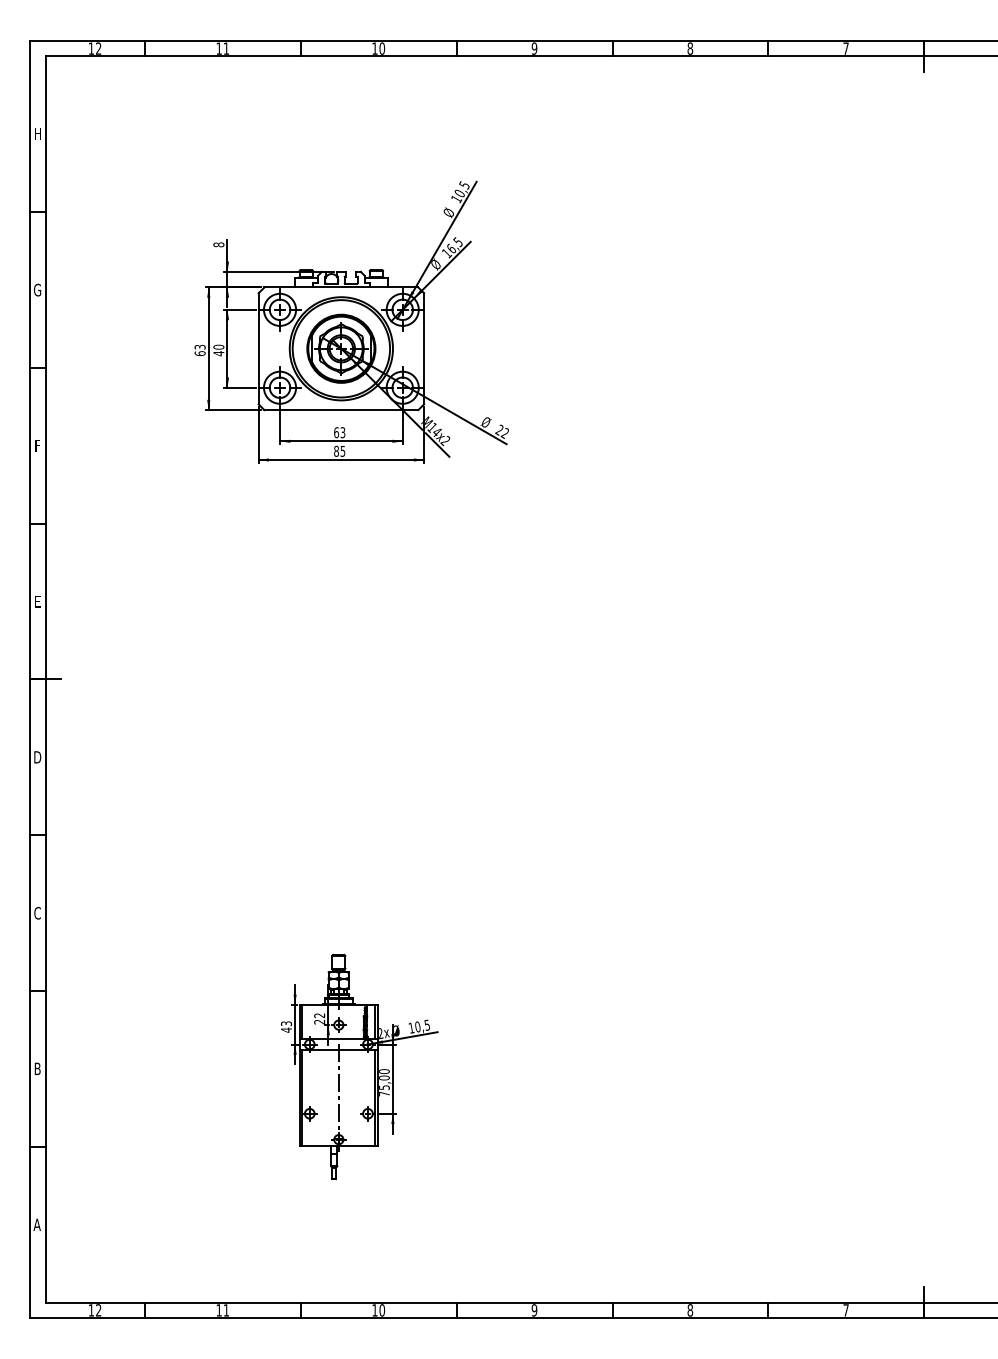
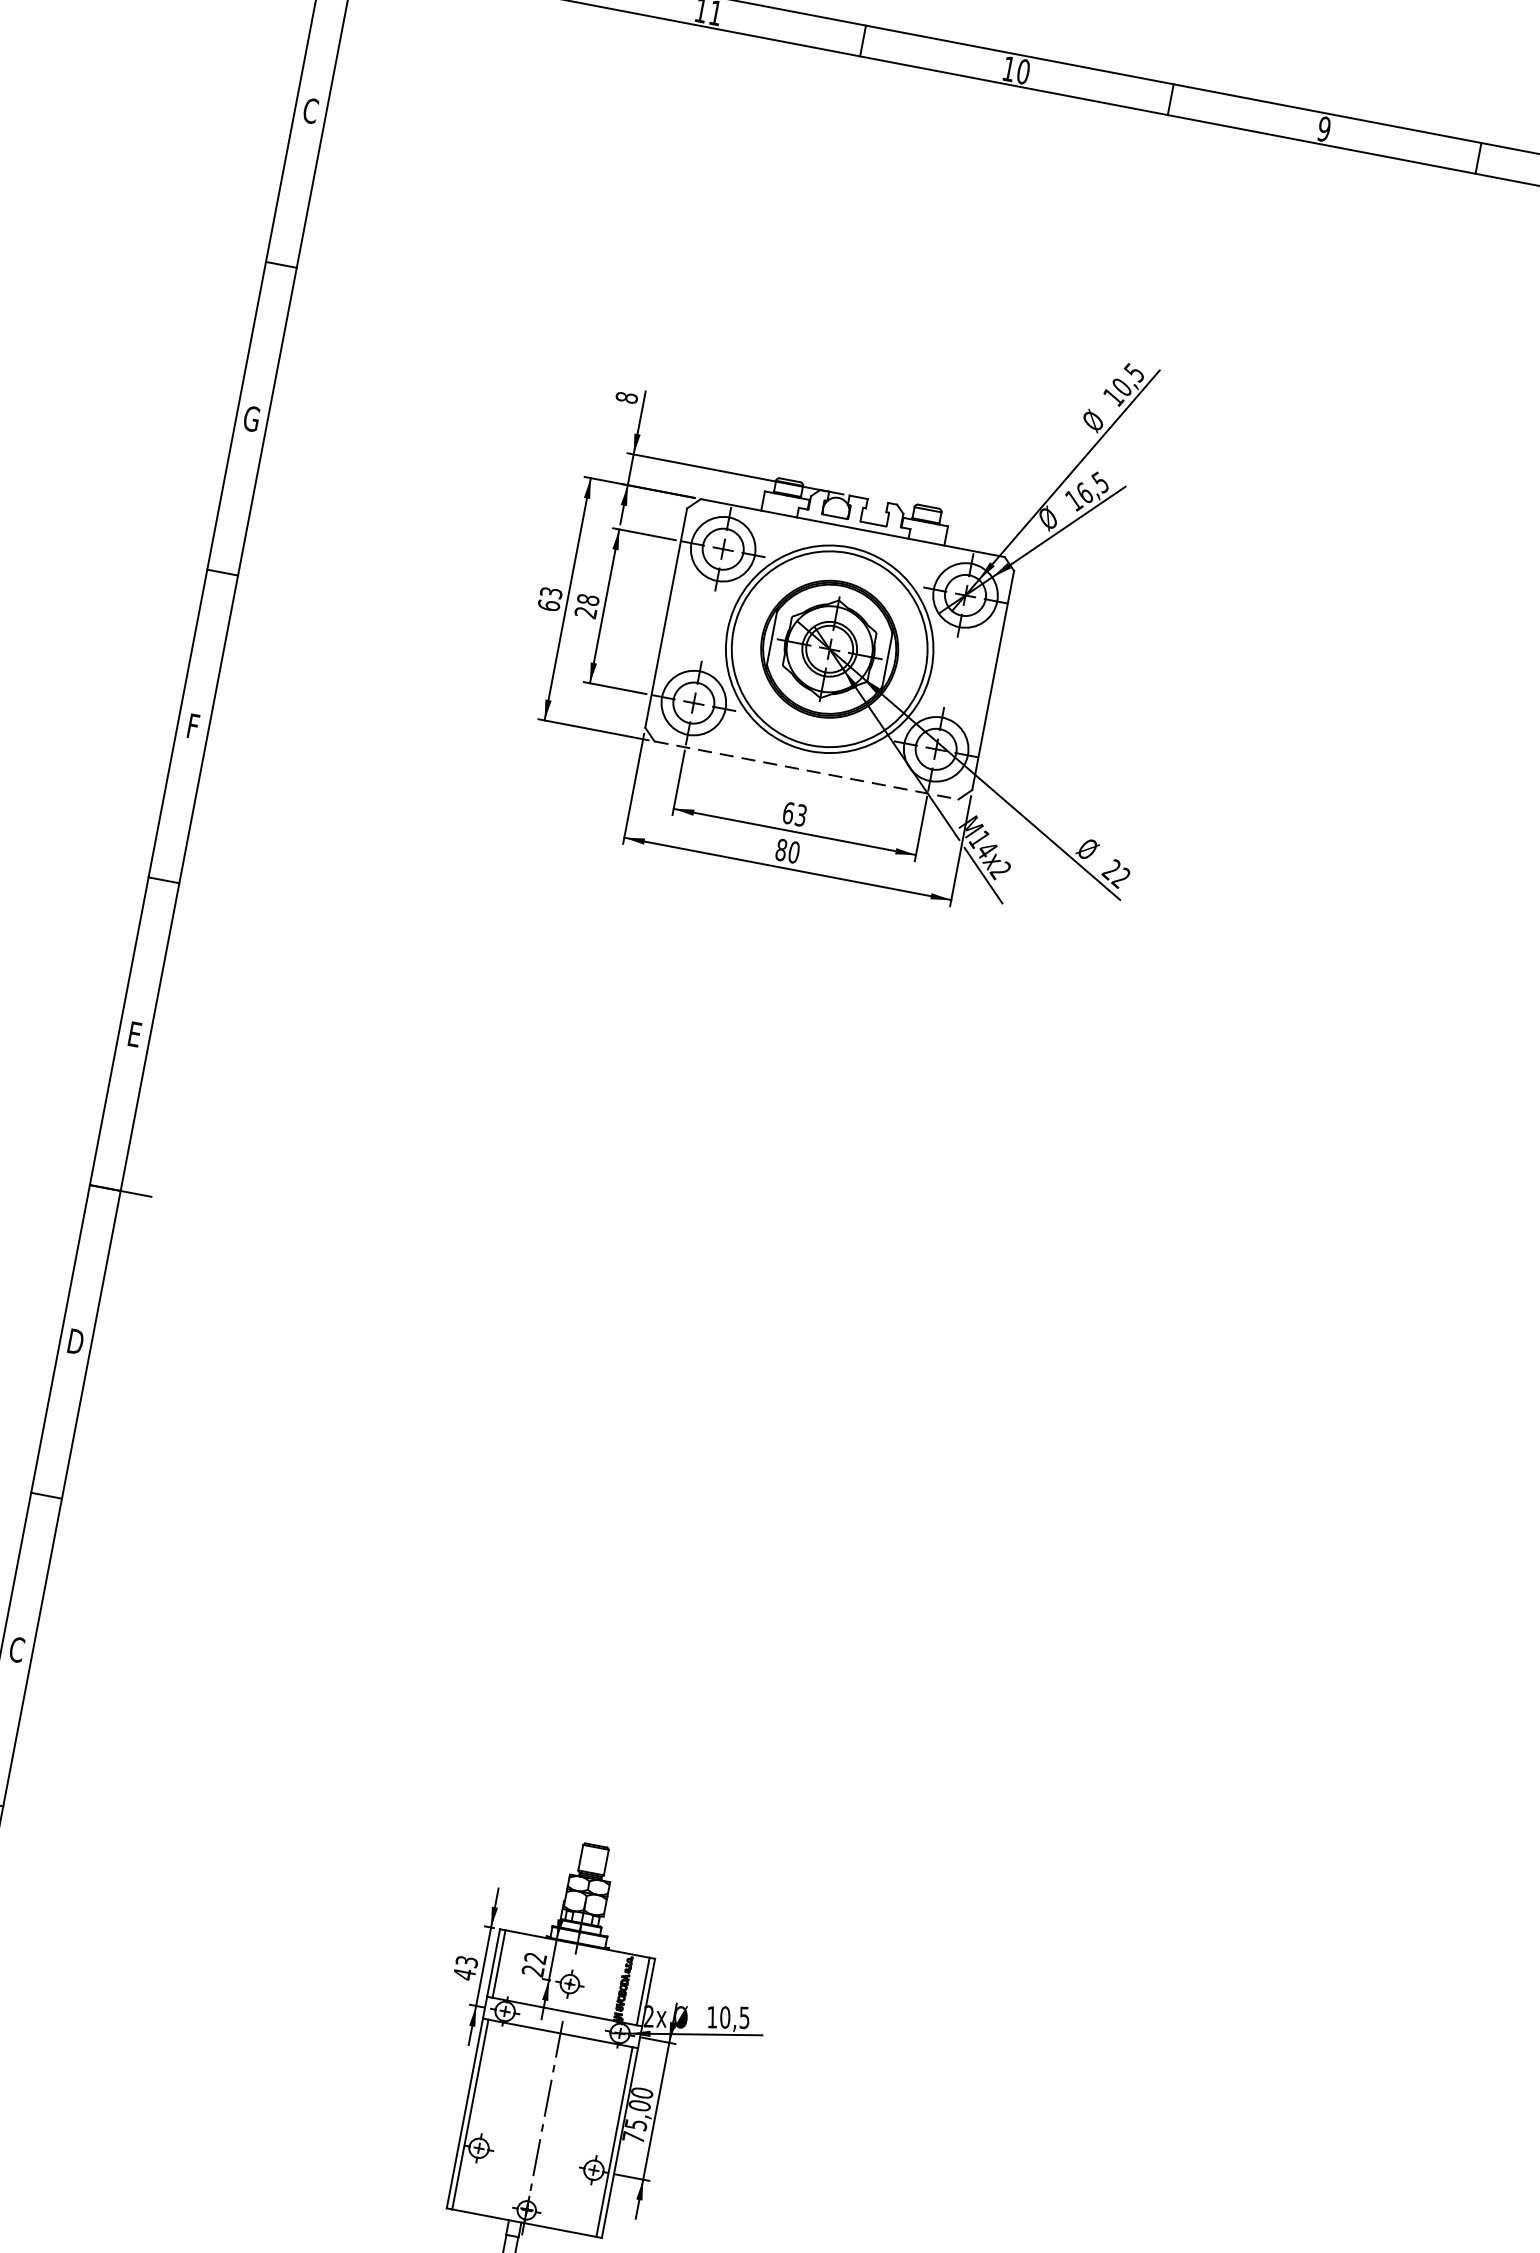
text: (37, 133) -> (310, 109), H -> C
text: (218, 350) -> (586, 606), 40 -> 28
line: (341, 410) -> (806, 771), solid -> dashed
text: (342, 451) -> (793, 852), 85 -> 80

